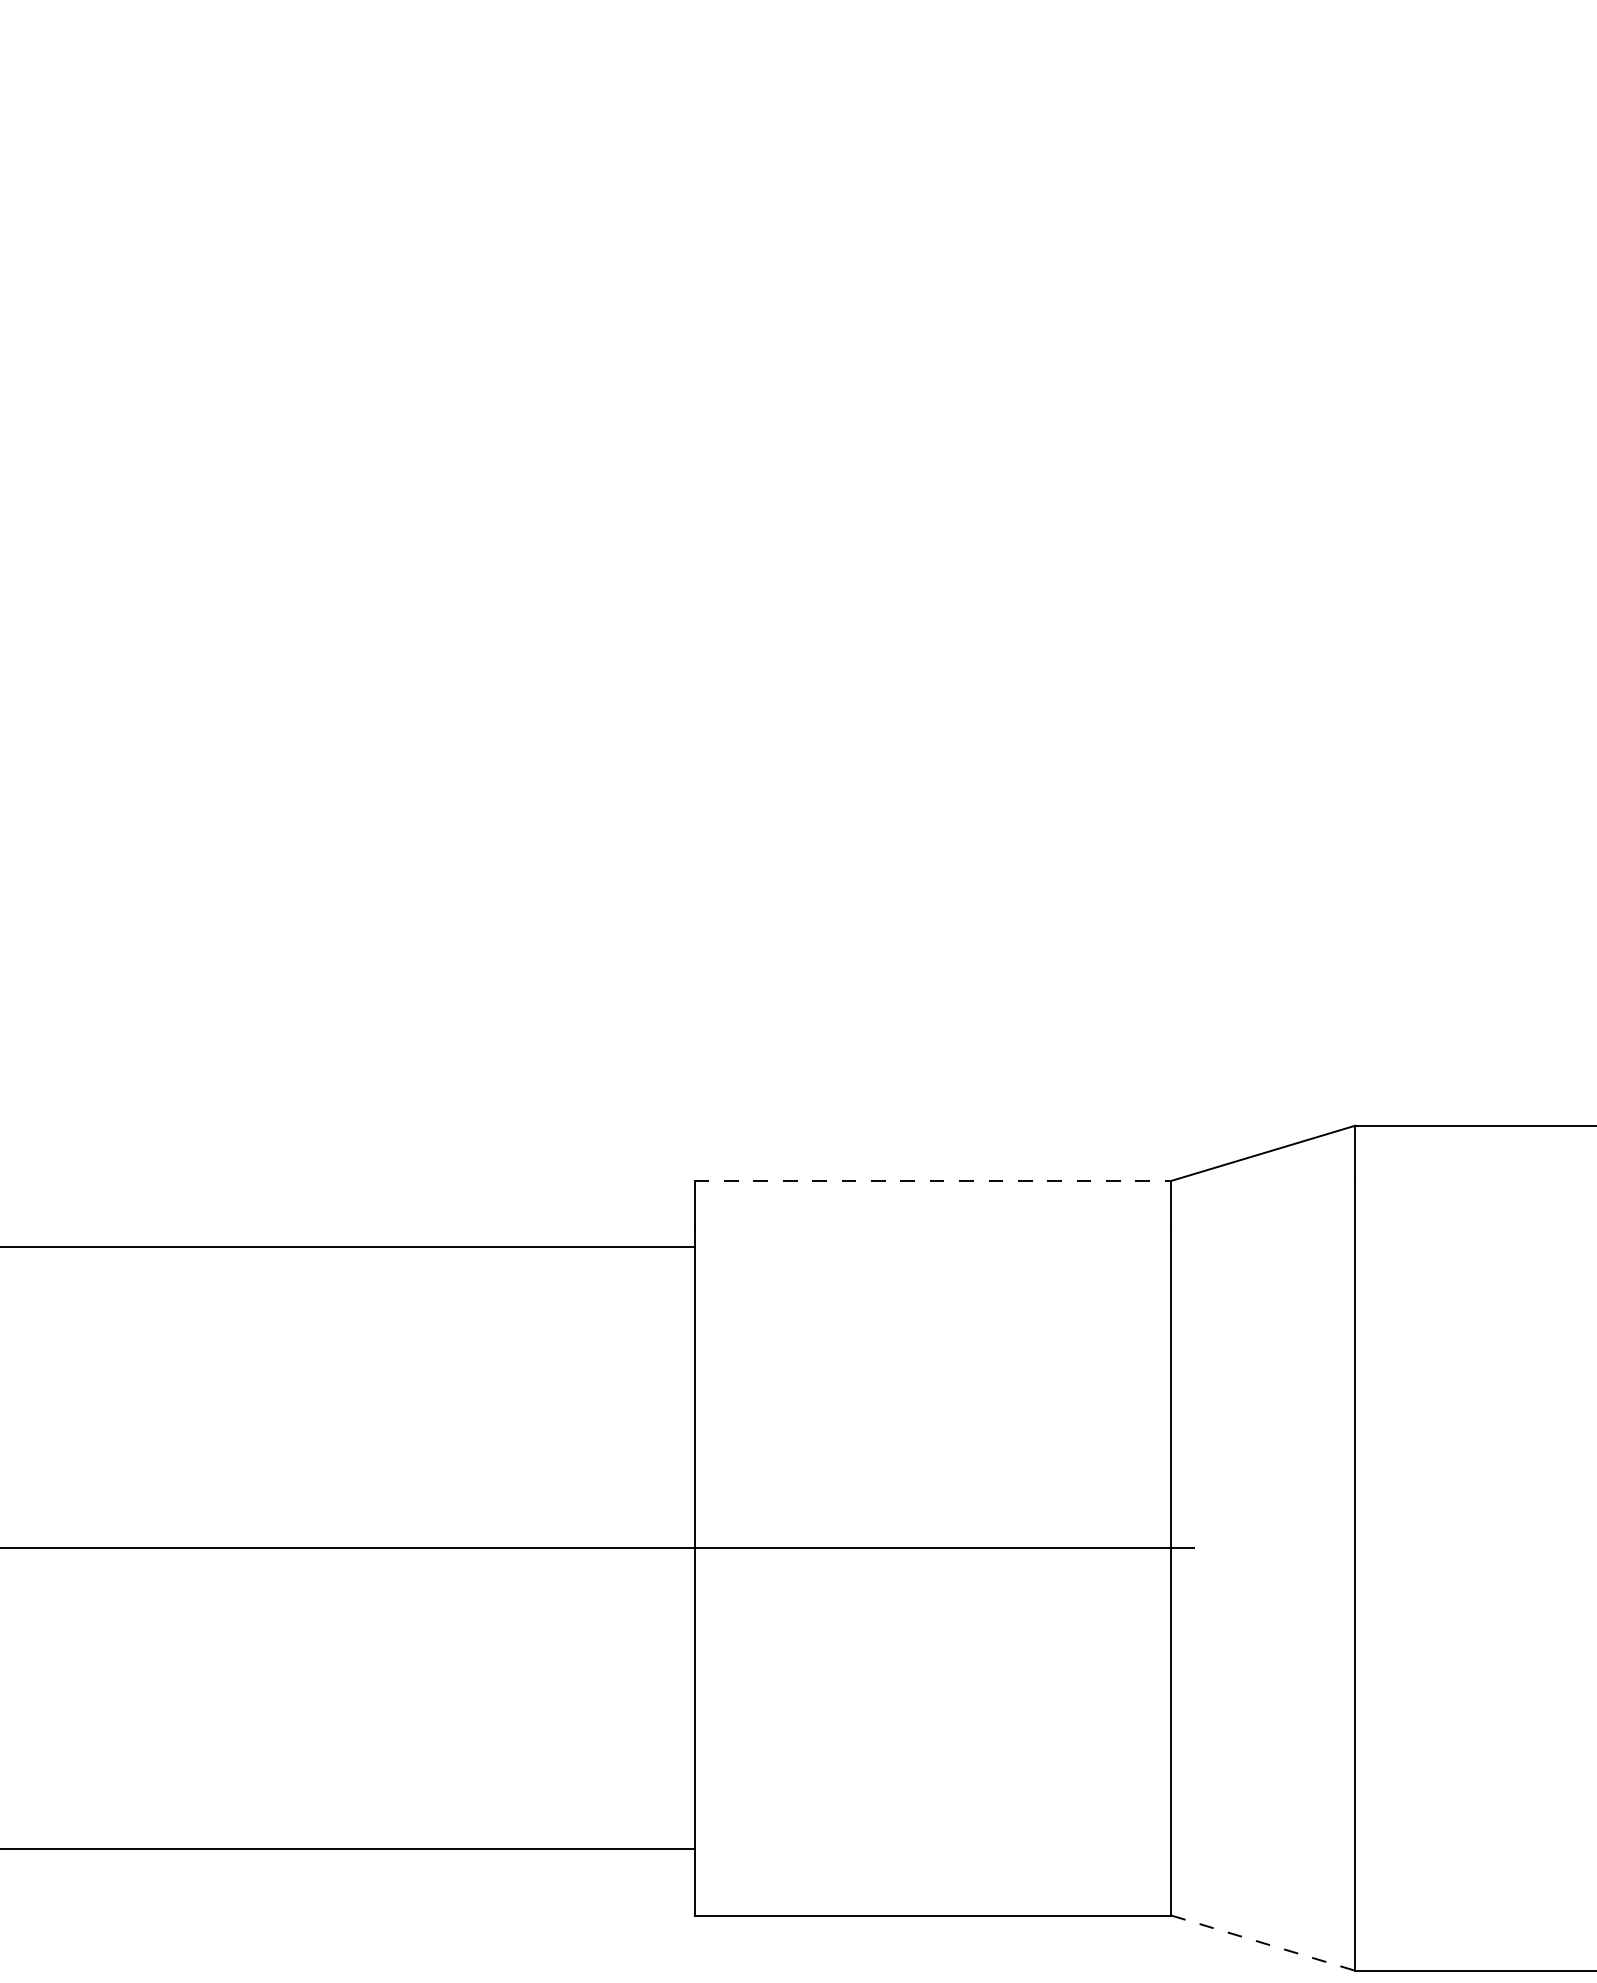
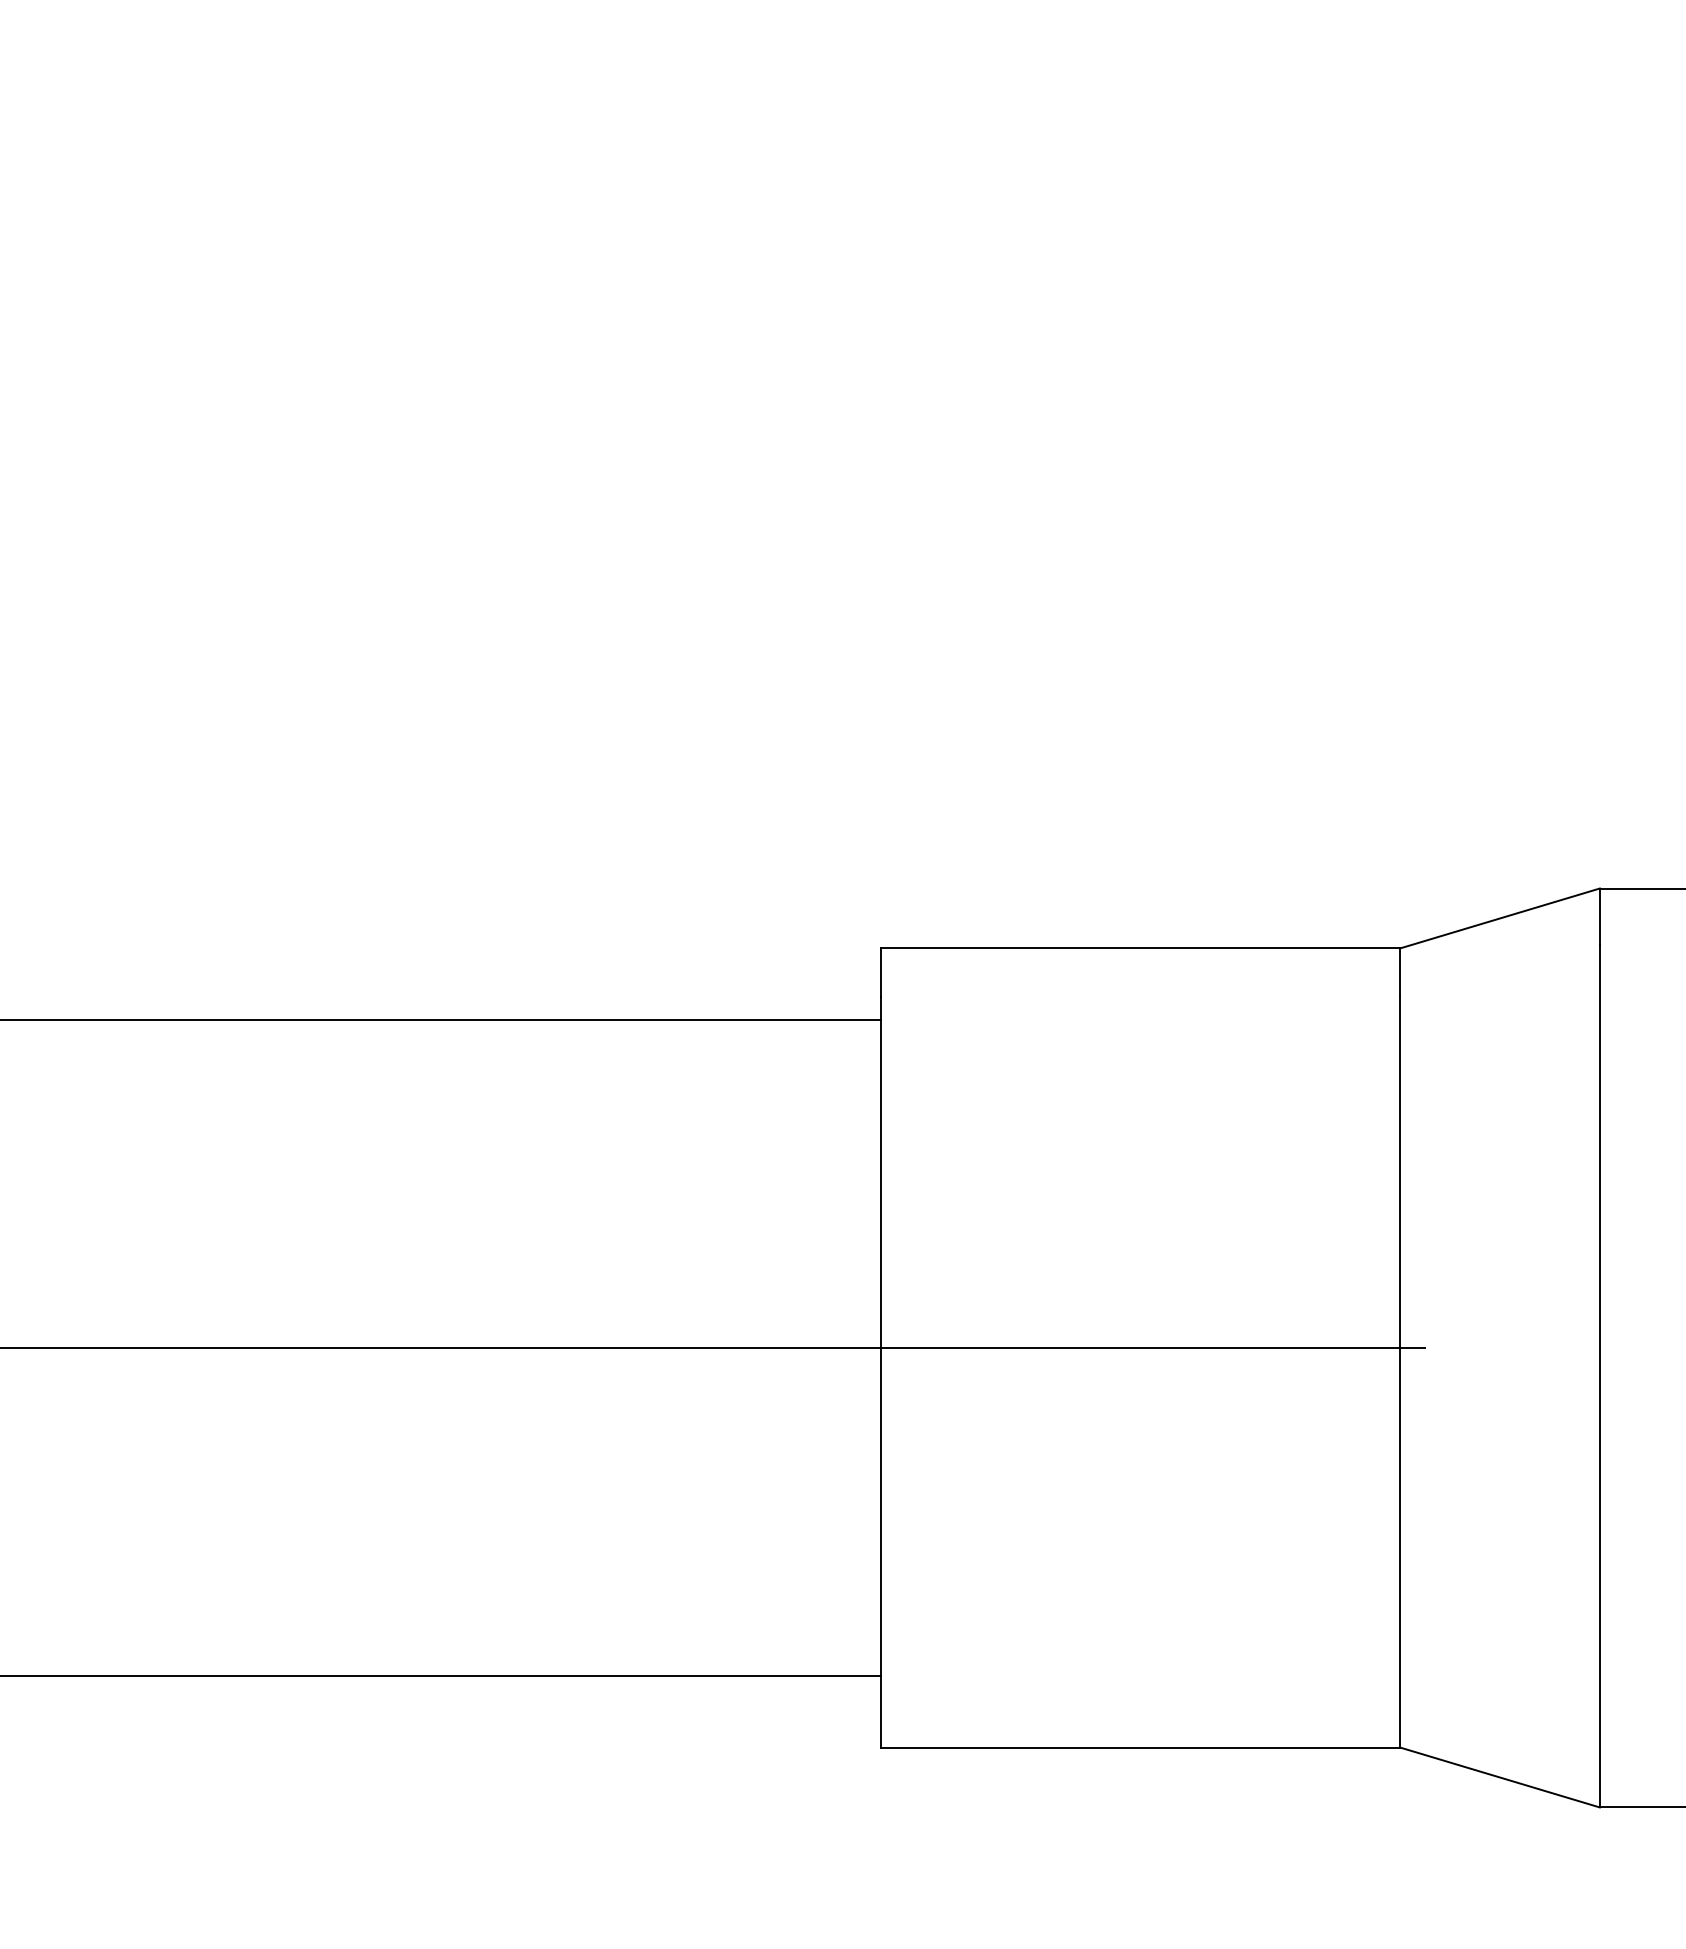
line: (933, 1180) -> (1141, 948), dashed -> solid
line: (1263, 1943) -> (1500, 1777), dashed -> solid

